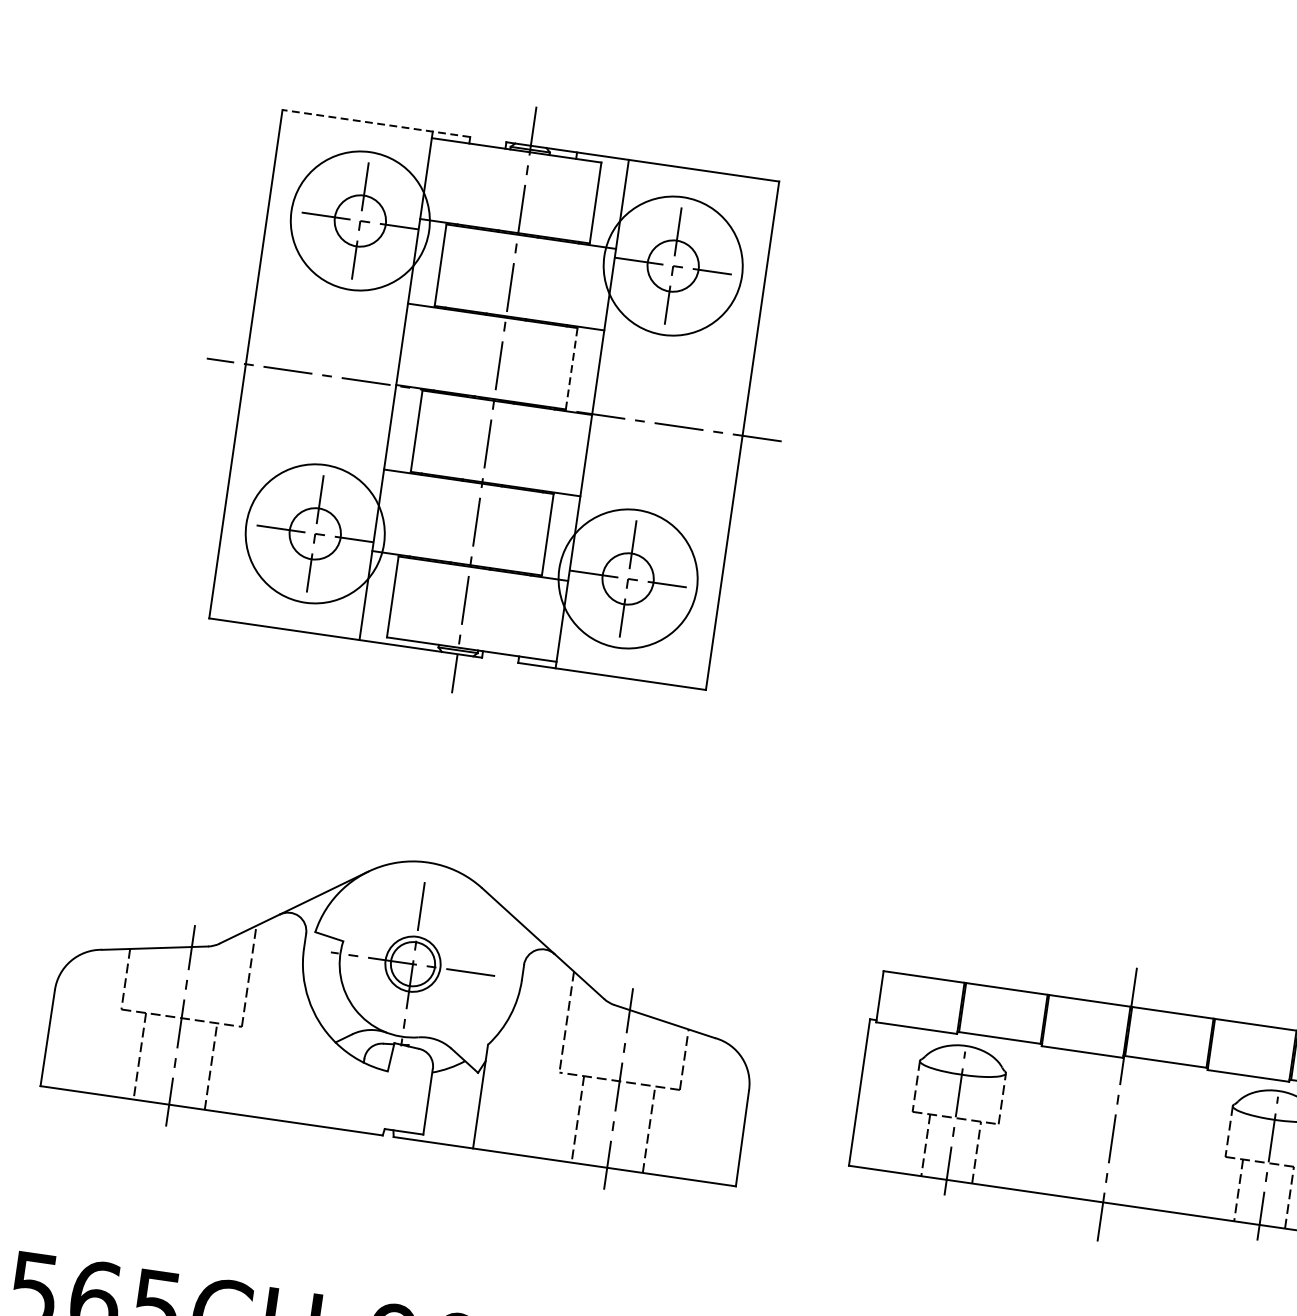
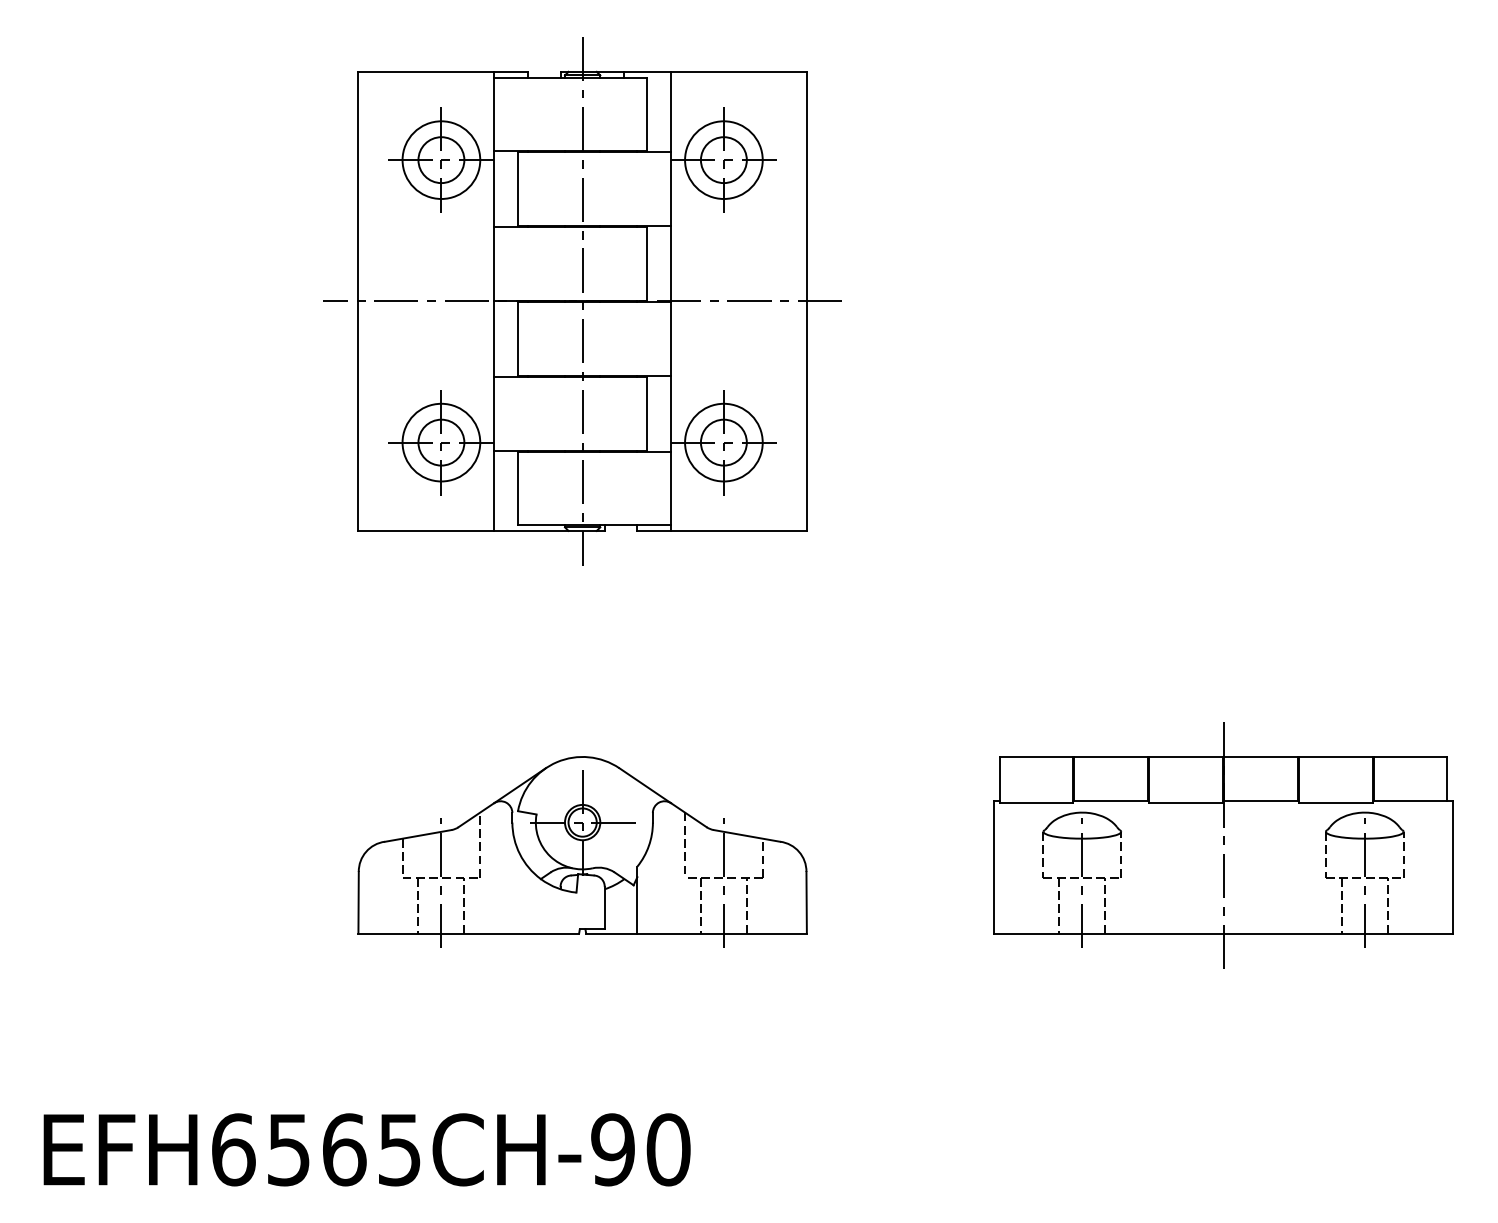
line: (376, 123) -> (443, 71), dashed -> solid
circle: (360, 221) -> (441, 160), size x0.62
circle: (672, 266) -> (723, 160), size x0.62
line: (572, 368) -> (647, 263), dashed -> solid
circle: (315, 533) -> (441, 442), size x0.62
circle: (627, 578) -> (723, 442), size x0.62
part: (406, 1009) -> (582, 851), size x0.71

